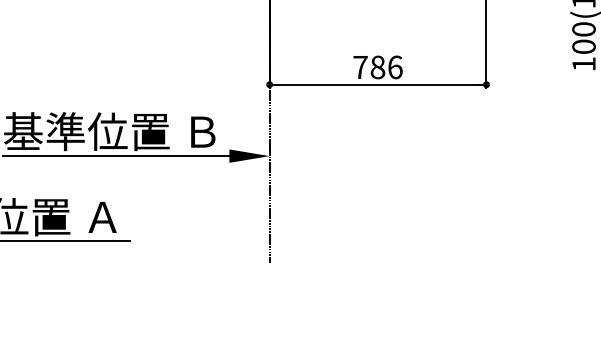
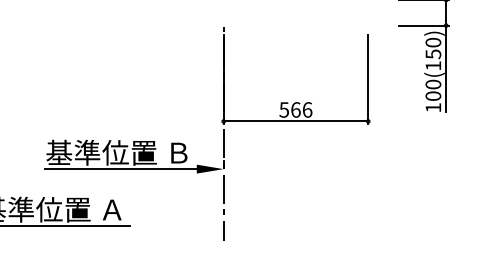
text: (368, 66) -> (289, 109), 786 -> 566

